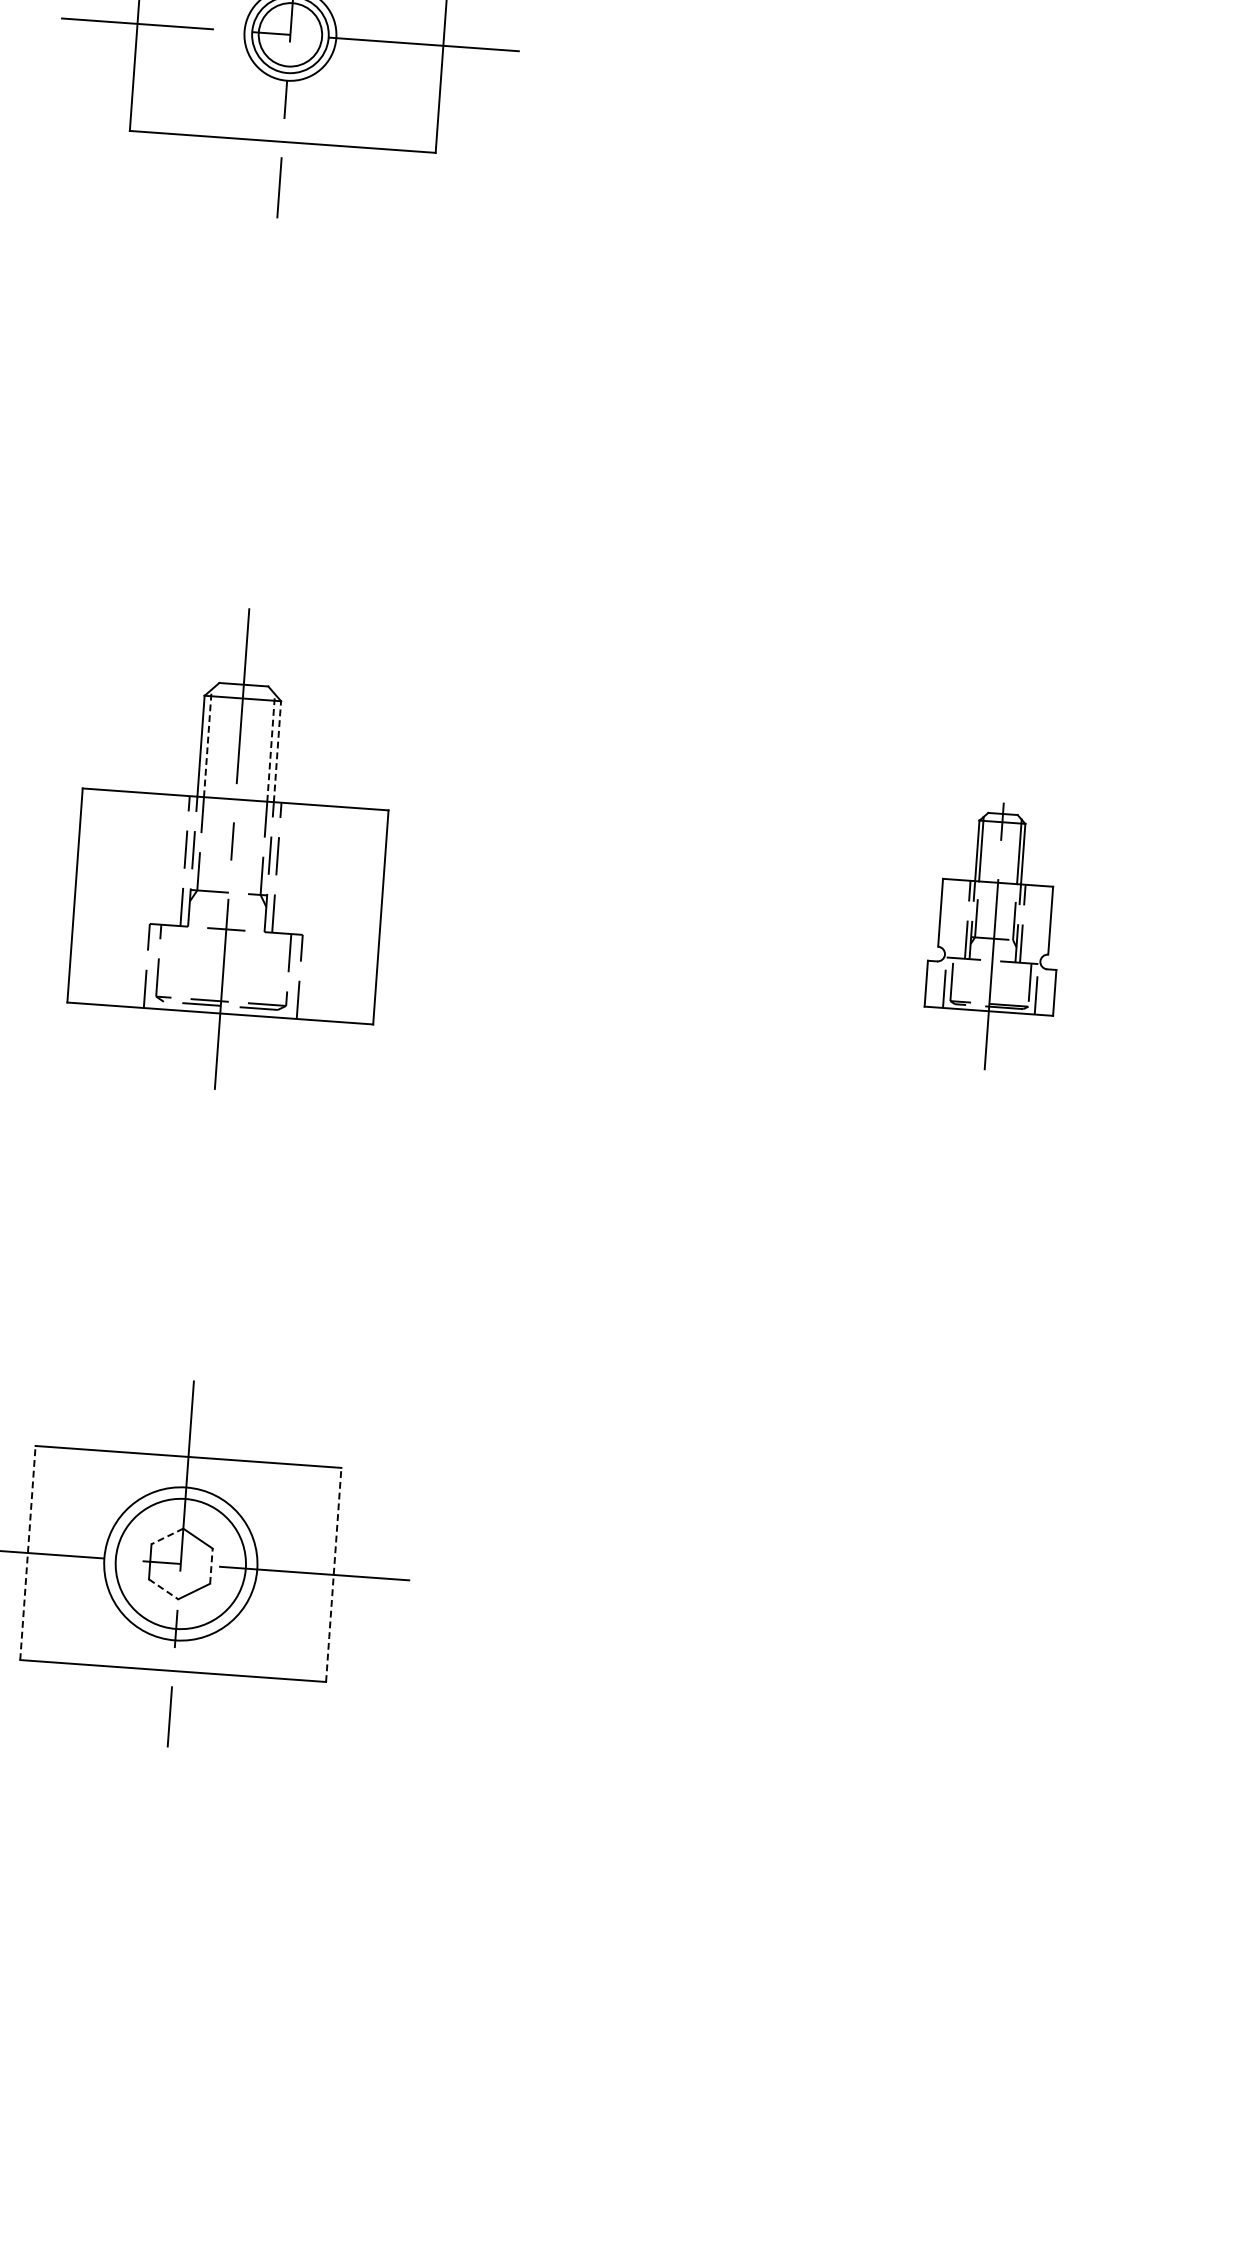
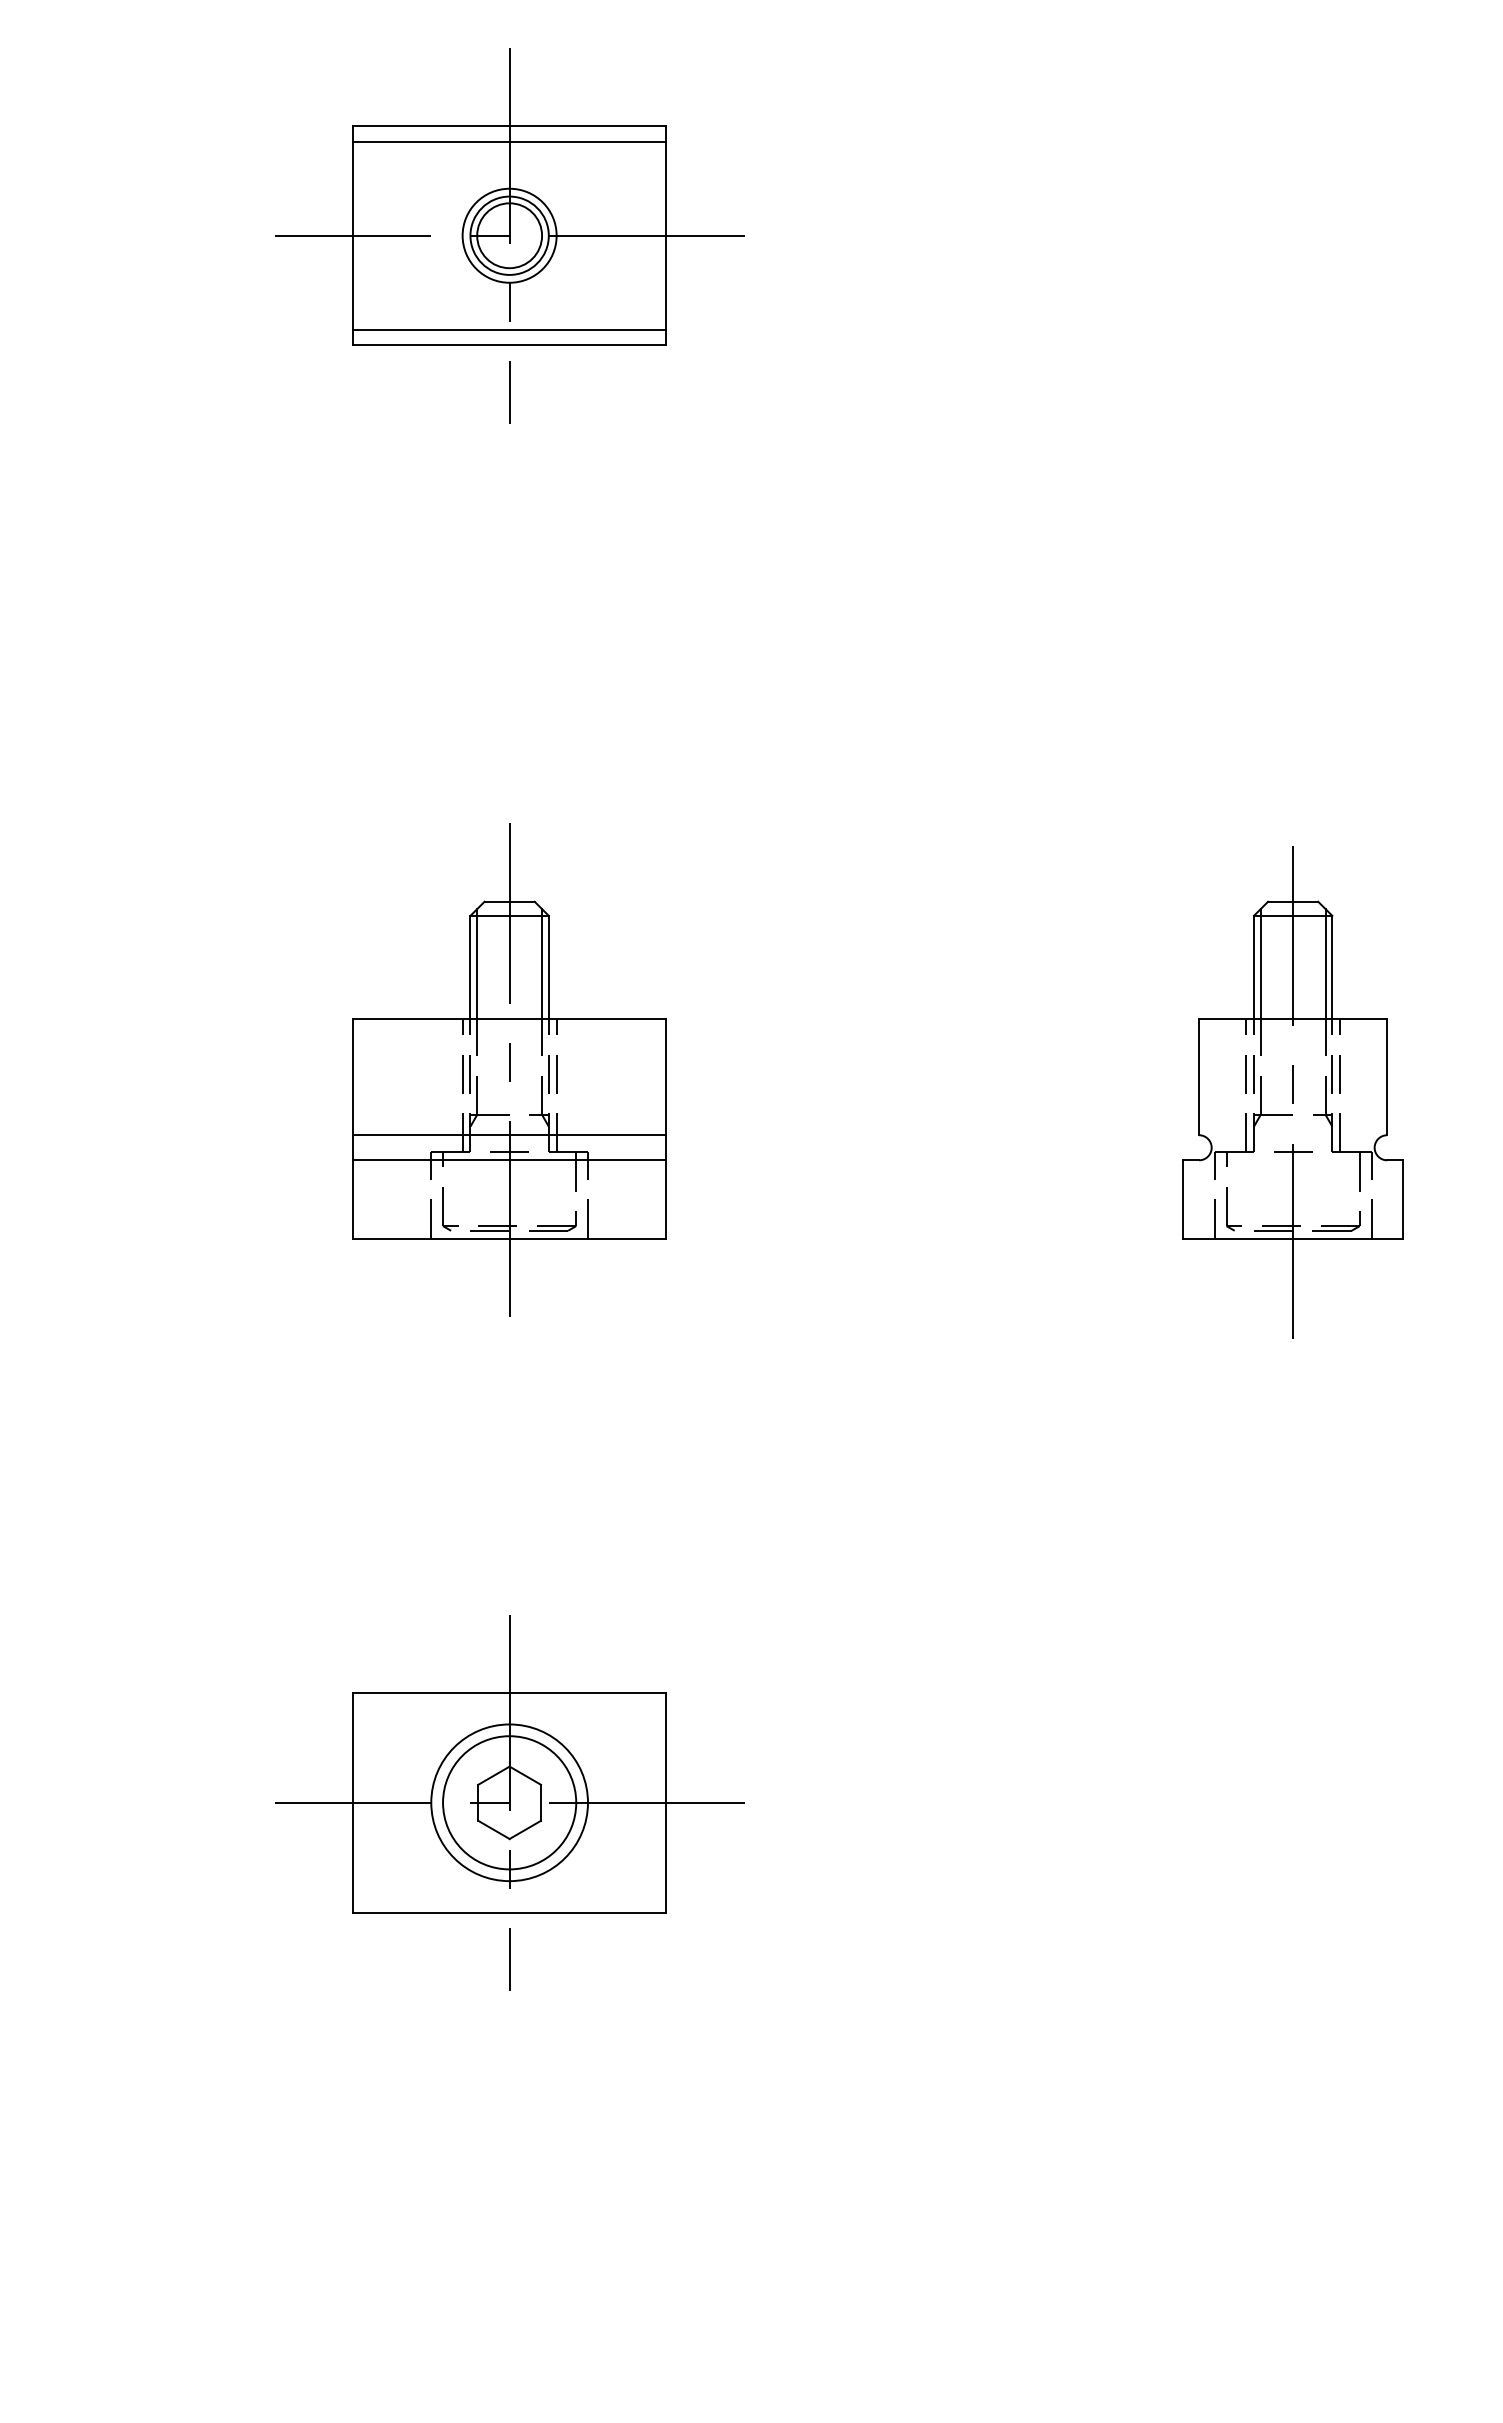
line: (283, 126) -> (509, 329), added
line: (208, 742) -> (477, 963), dashed -> solid
line: (271, 747) -> (542, 963), dashed -> solid
line: (277, 751) -> (548, 967), dashed -> solid
line: (227, 912) -> (509, 1135), added
part: (994, 925) -> (1292, 1092), size x1.67
line: (225, 937) -> (509, 1160), added
line: (166, 1536) -> (493, 1775), dashed -> solid
line: (27, 1552) -> (352, 1802), dashed -> solid
line: (210, 1565) -> (540, 1802), dashed -> solid
line: (333, 1574) -> (666, 1802), dashed -> solid
line: (164, 1589) -> (494, 1830), dashed -> solid

